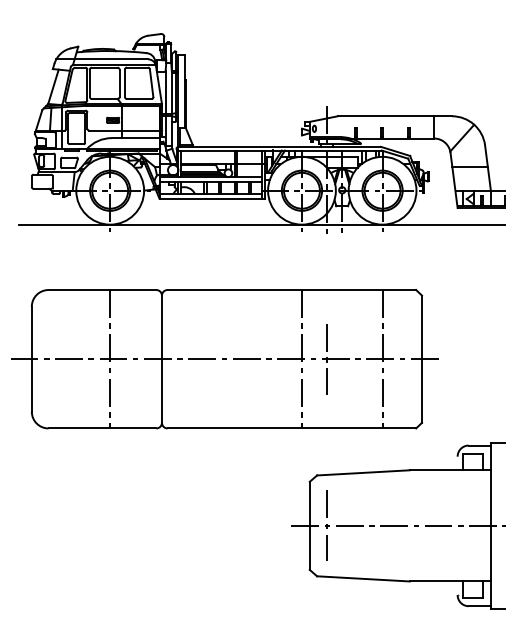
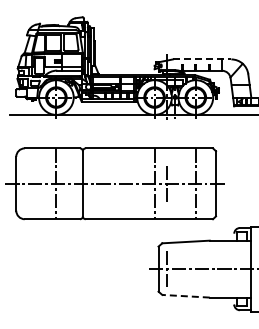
line: (395, 116) -> (202, 59), solid -> dashed
line: (364, 579) -> (186, 296), solid -> dashed

